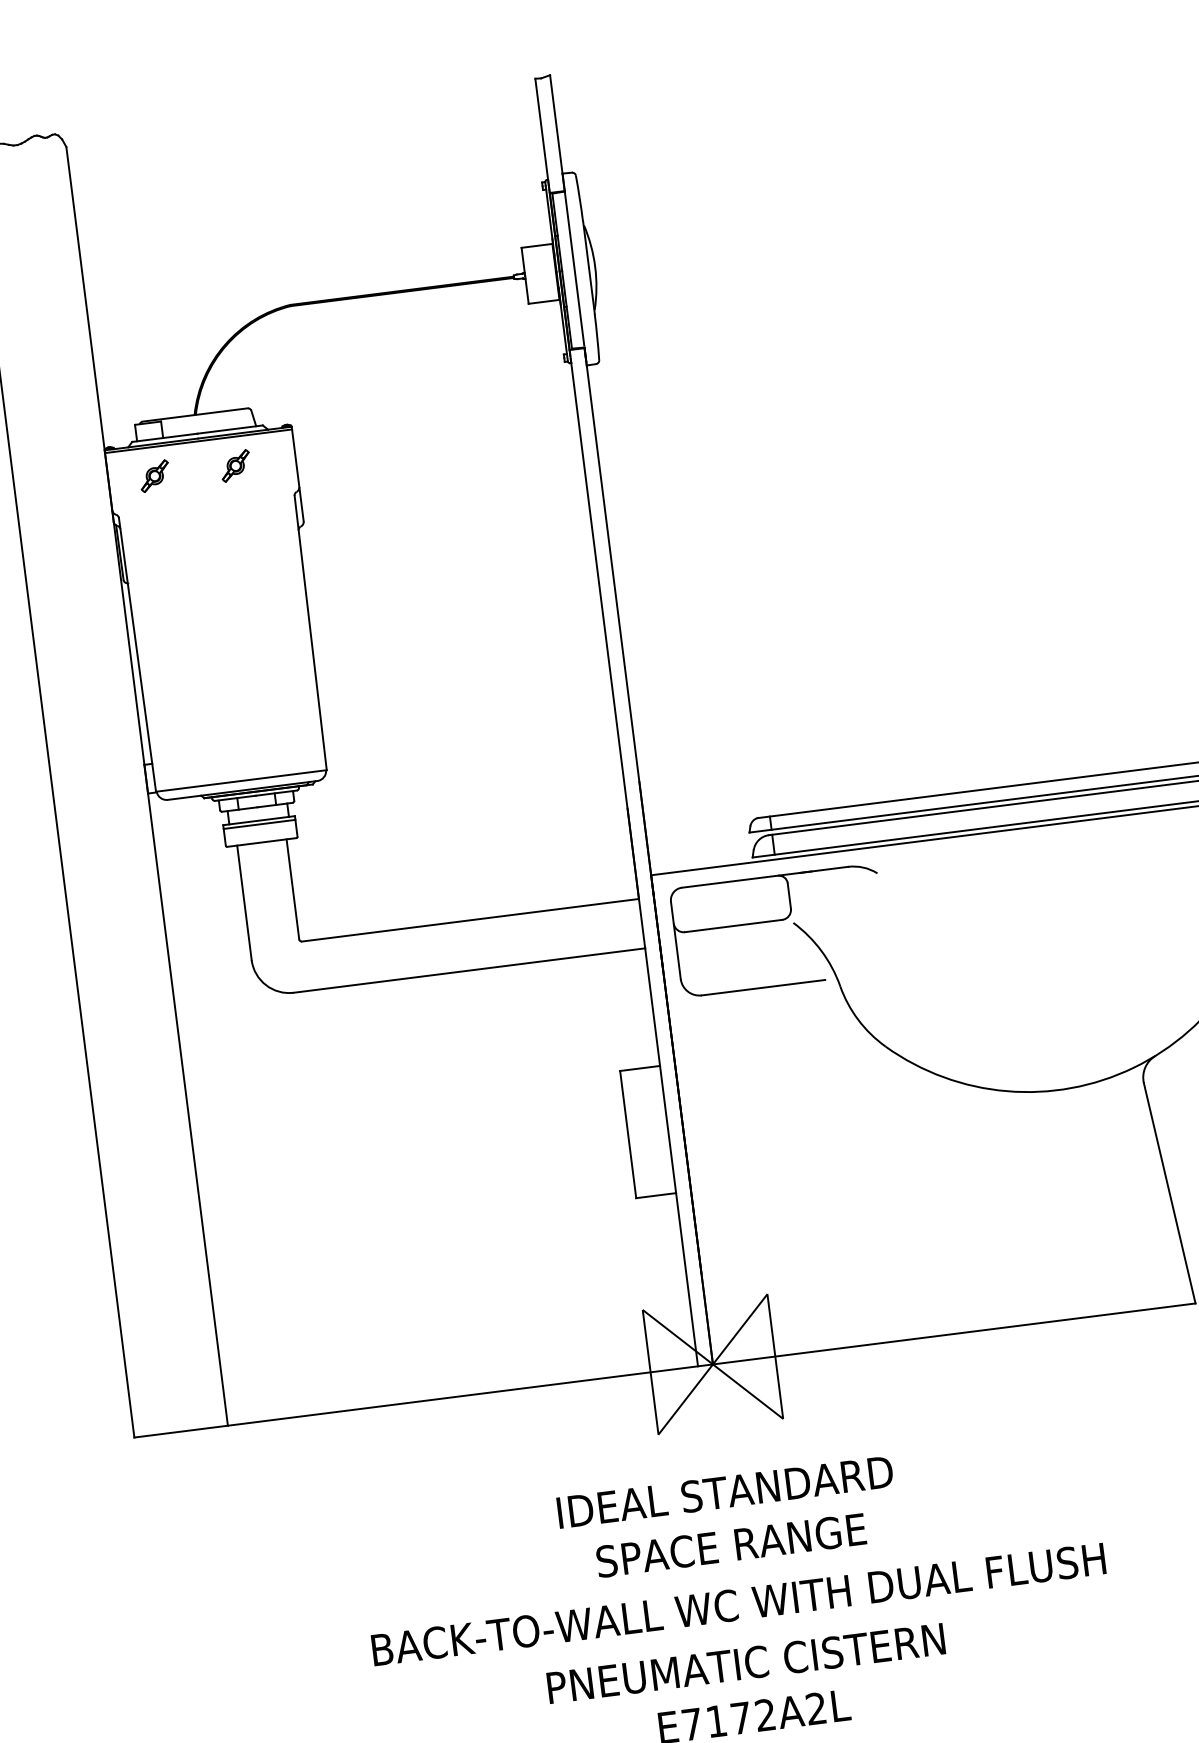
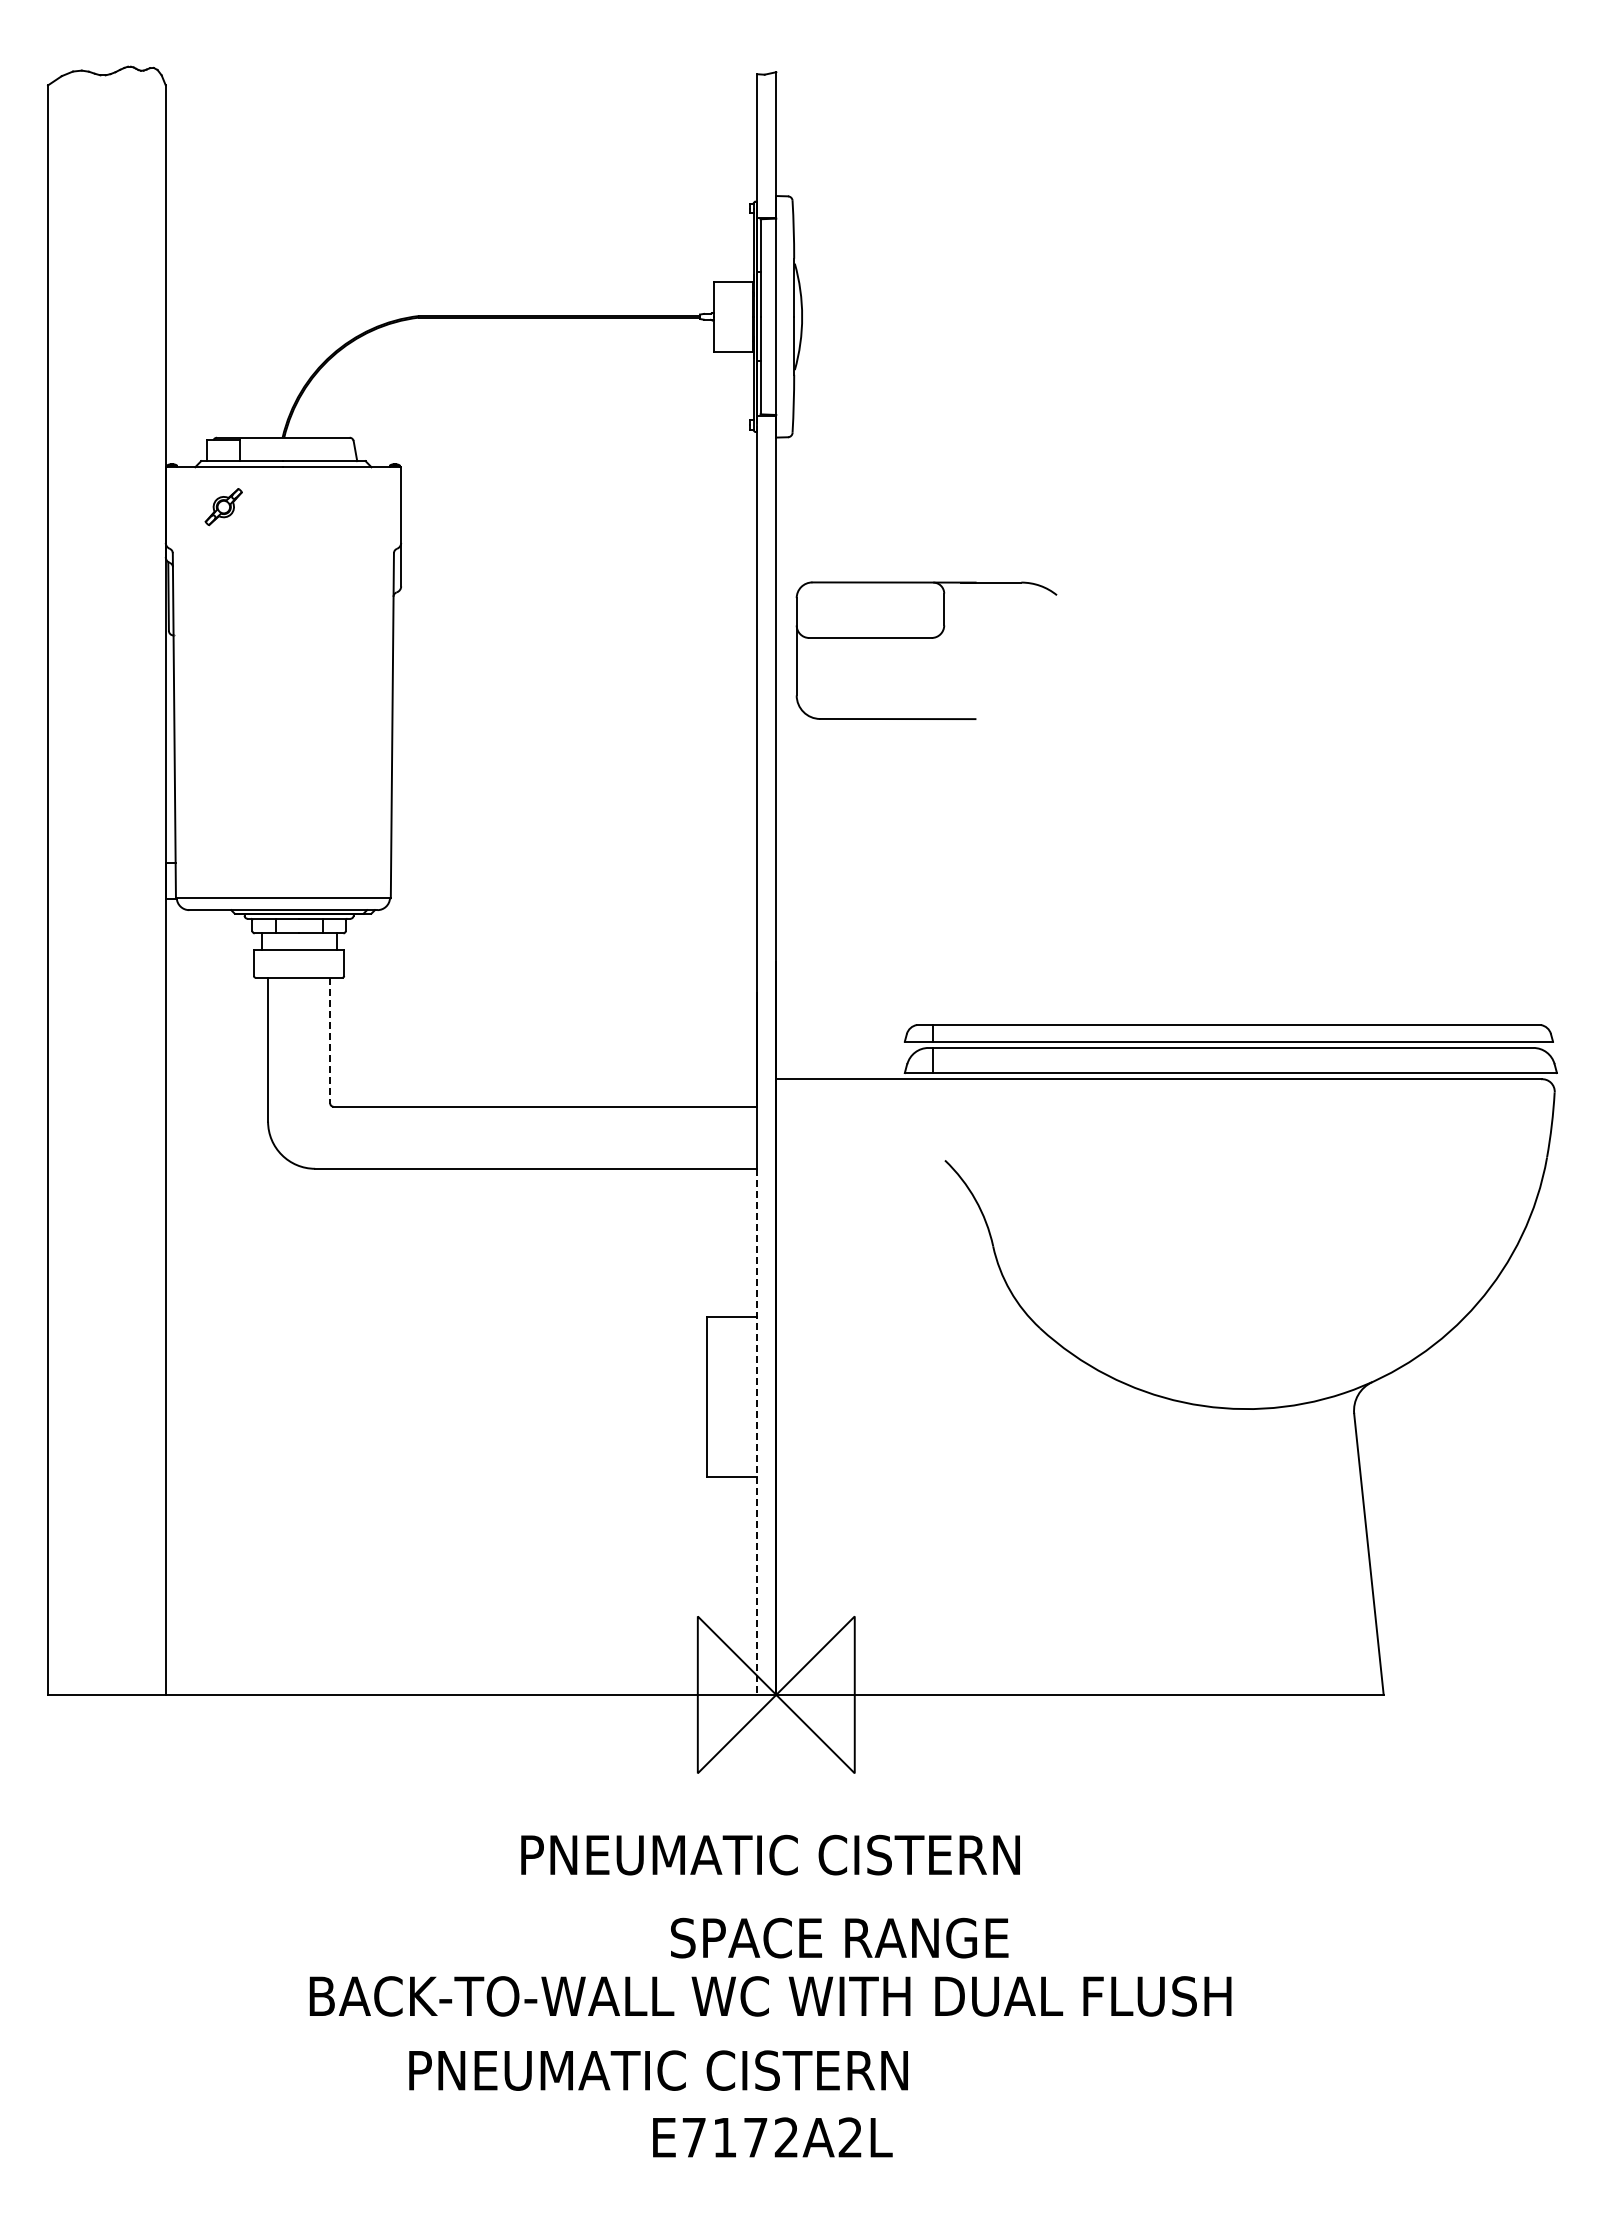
line: (198, 441) -> (283, 470), removed
part: (235, 466) -> (325, 507), removed
line: (259, 824) -> (298, 954), removed
line: (293, 889) -> (330, 1040), solid -> dashed
part: (778, 920) -> (926, 638), moved
line: (671, 1157) -> (757, 1432), solid -> dashed
text: (724, 1491) -> (770, 1854), IDEAL STANDARD -> PNEUMATIC CISTERN
text: (731, 1545) -> (839, 1937), moved
text: (746, 1663) -> (658, 2070), moved

